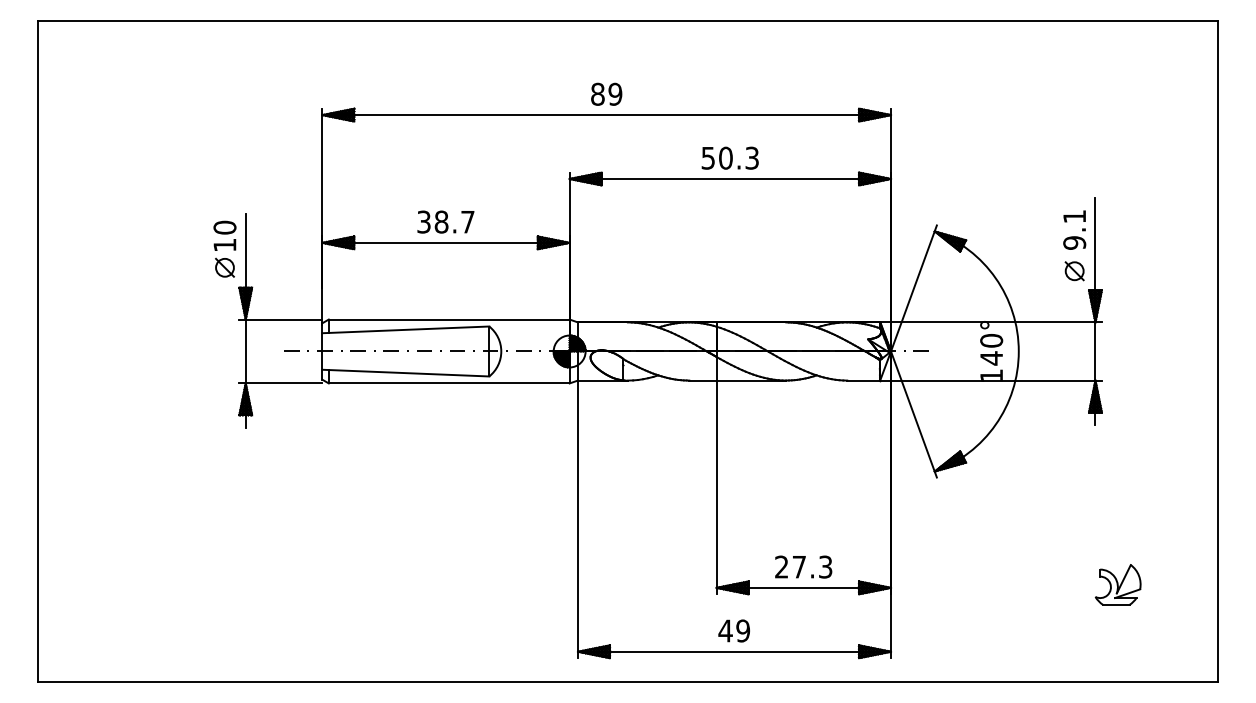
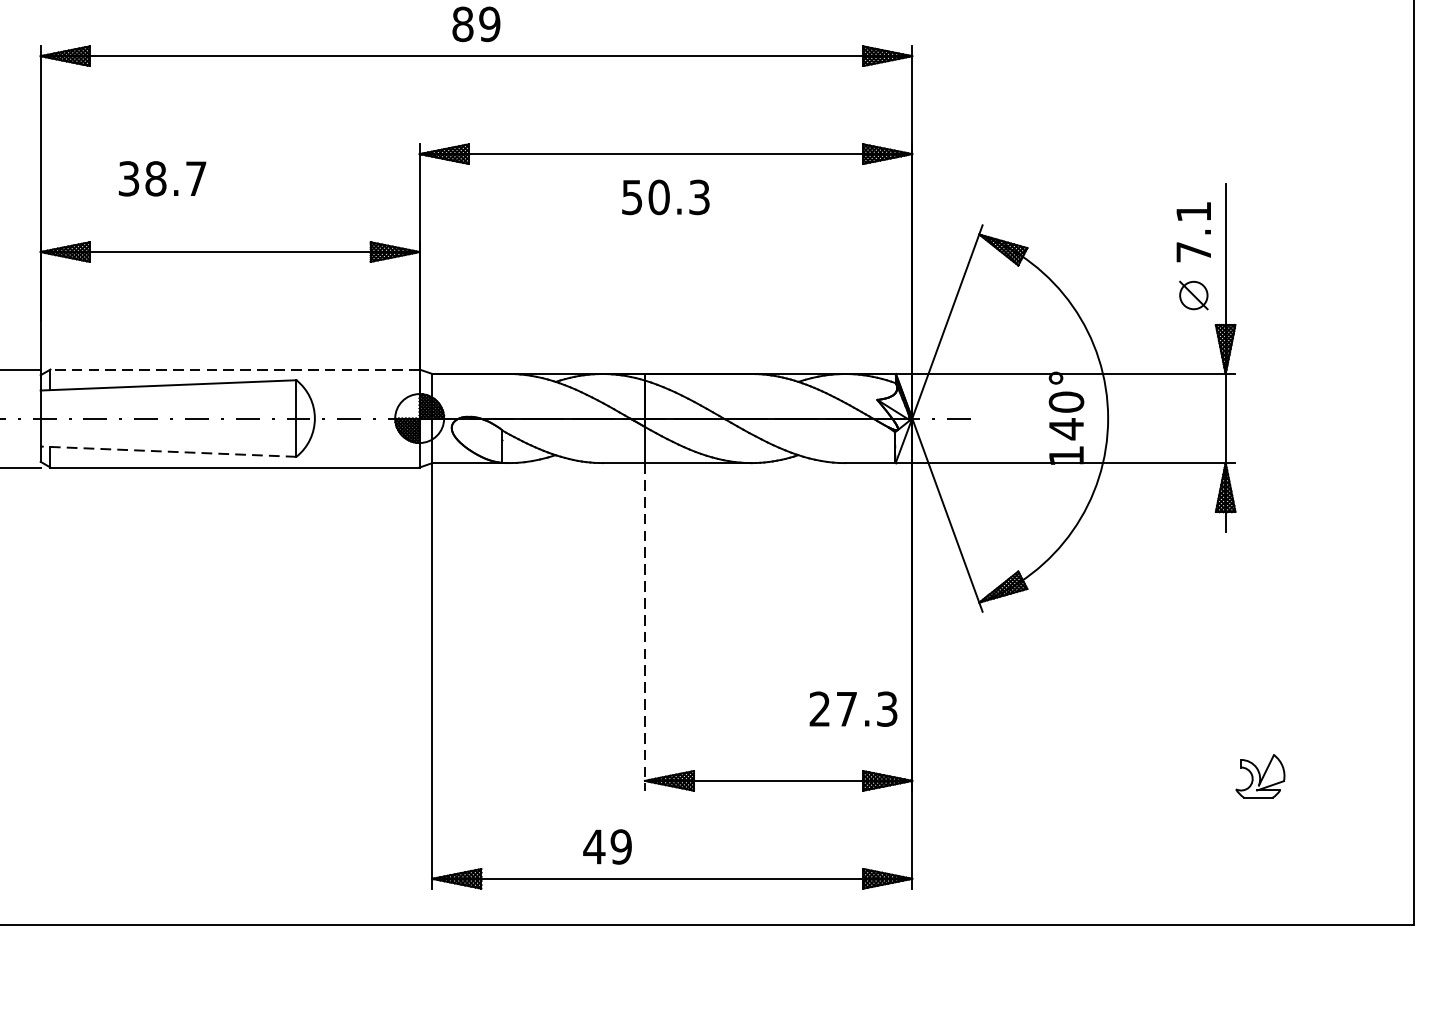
text: (729, 157) -> (664, 196), moved
text: (445, 221) -> (161, 177), moved
text: (1074, 242) -> (1193, 251), 9.1 -> 7.1
line: (448, 319) -> (233, 369), solid -> dashed
line: (405, 373) -> (168, 452), solid -> dashed
line: (716, 487) -> (644, 627), solid -> dashed
text: (803, 566) -> (853, 708), moved
part: (1117, 584) -> (1259, 775), size x0.7
text: (733, 630) -> (606, 846), moved

